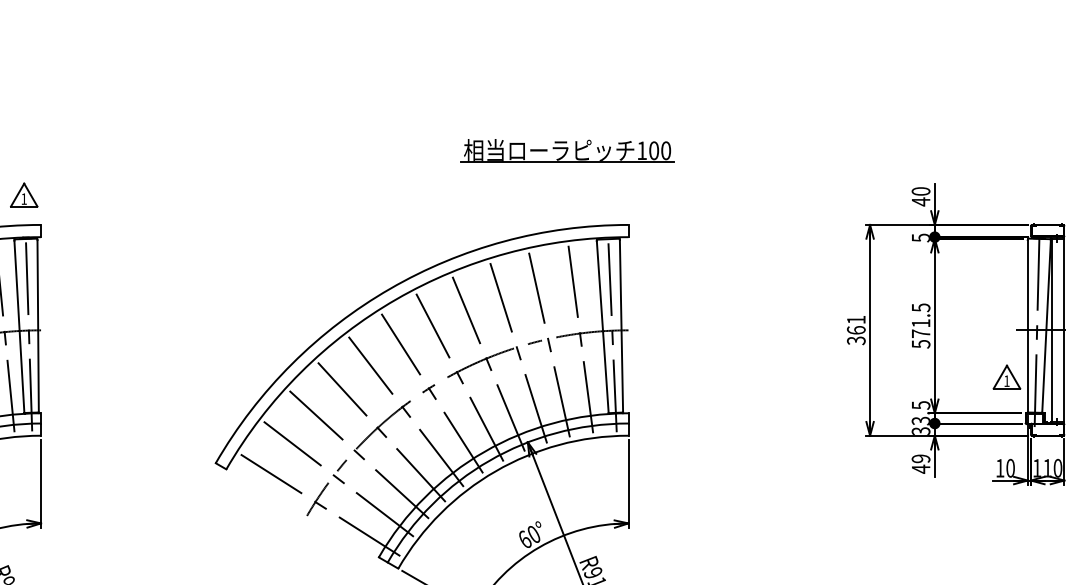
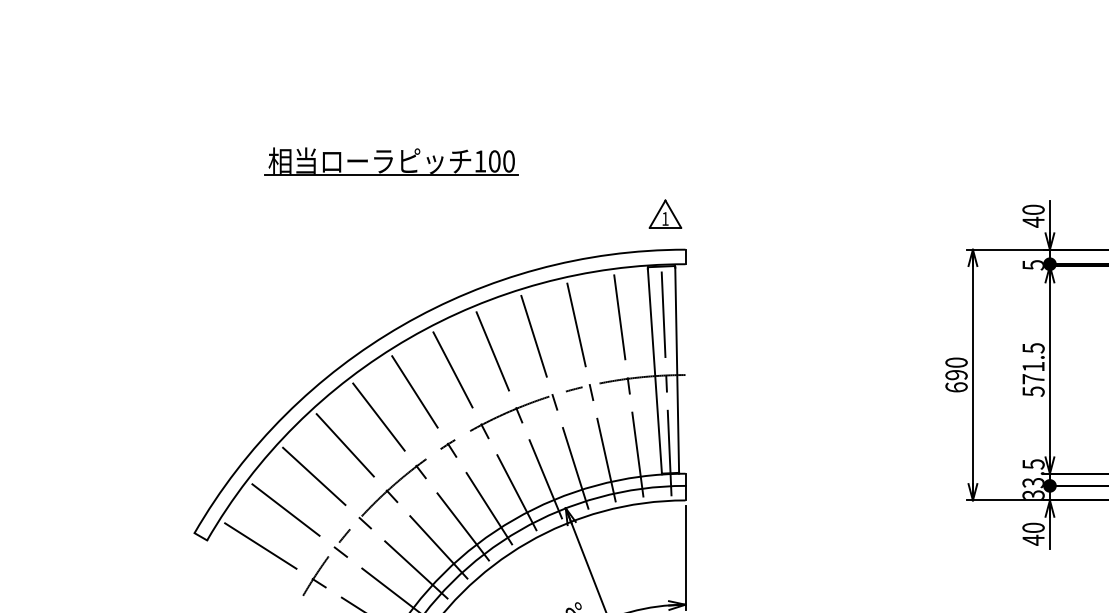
part: (567, 150) -> (391, 161), moved
part: (611, 194) -> (665, 213), added
text: (856, 330) -> (956, 375), 361 -> 690
text: (921, 458) -> (1034, 527), 49 -> 40

